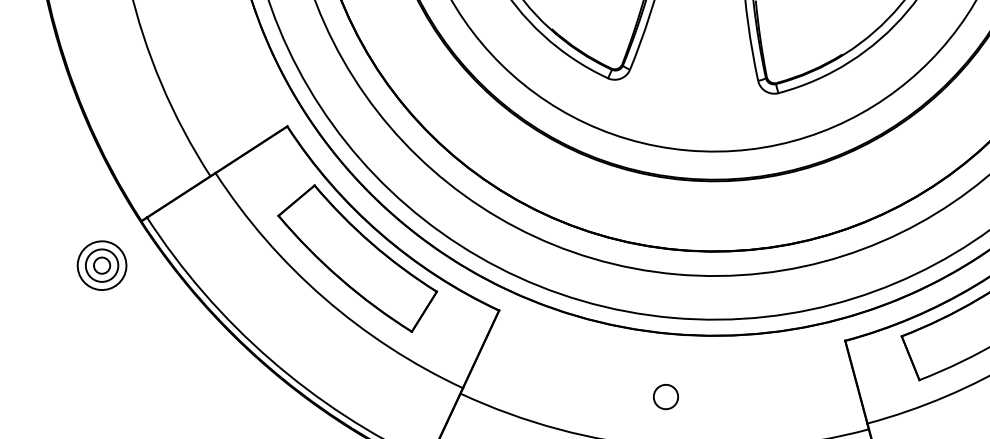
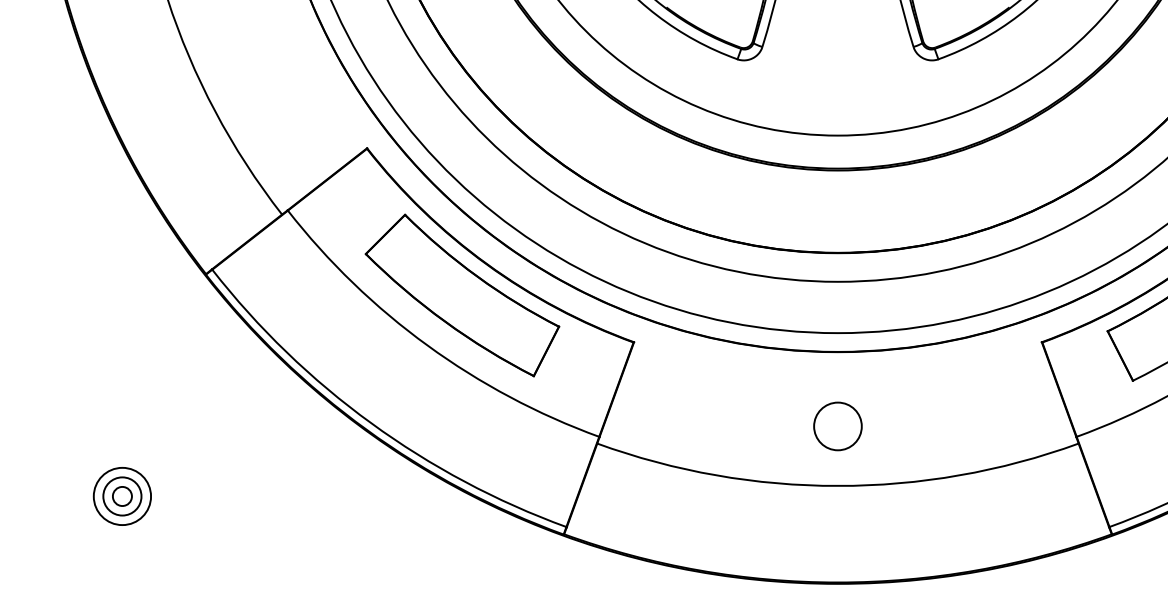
part: (101, 265) -> (121, 496), moved
circle: (665, 397) -> (837, 426), size x1.67

